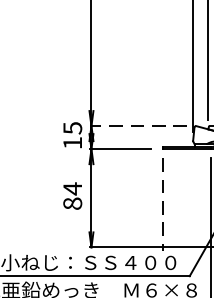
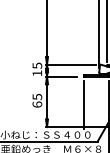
line: (139, 125) -> (71, 64), dashed -> solid
text: (72, 195) -> (37, 100), 84 -> 65
line: (162, 205) -> (83, 105), dashed -> solid

